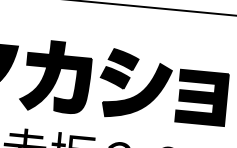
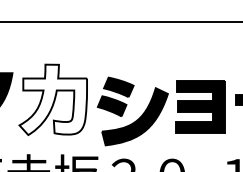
fill: (56, 76) -> (53, 99), removed
part: (129, 80) -> (126, 107), moved

